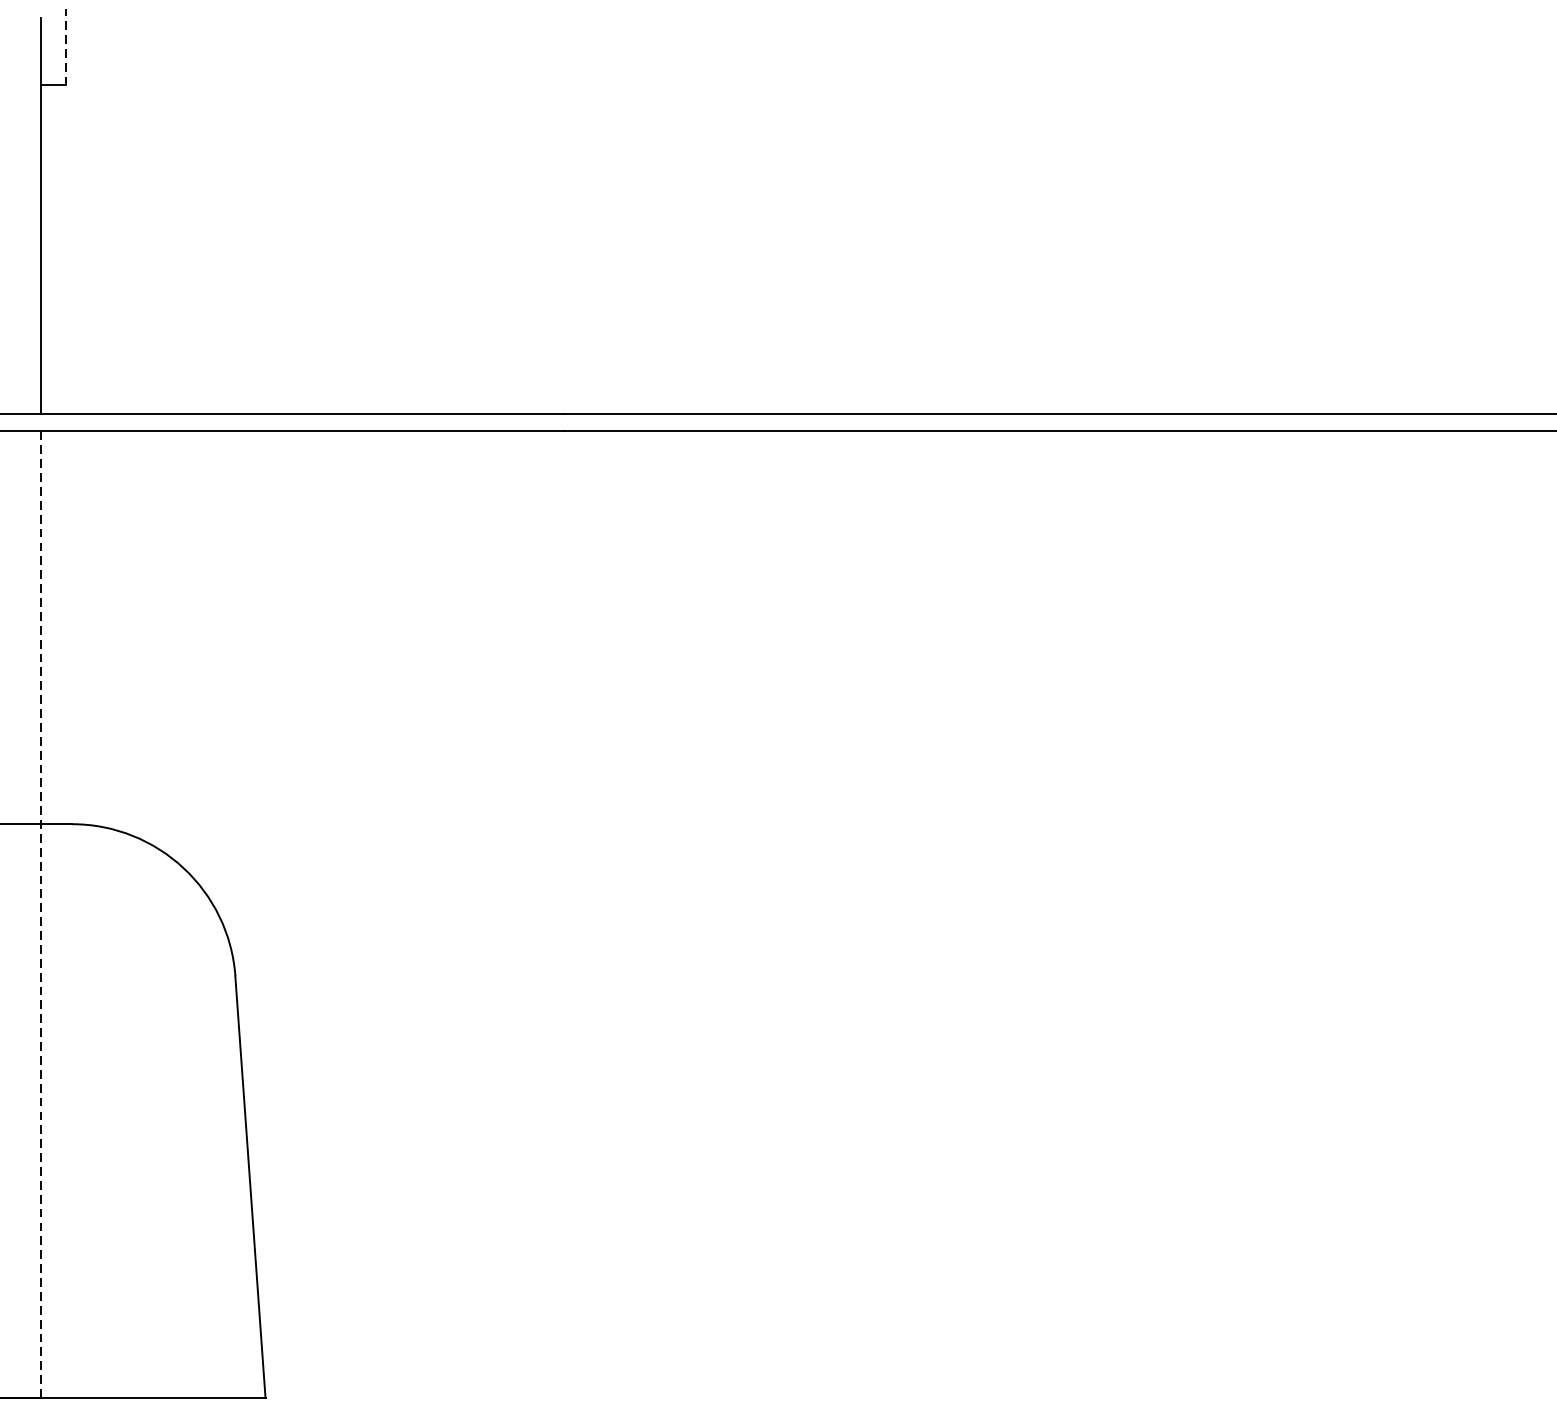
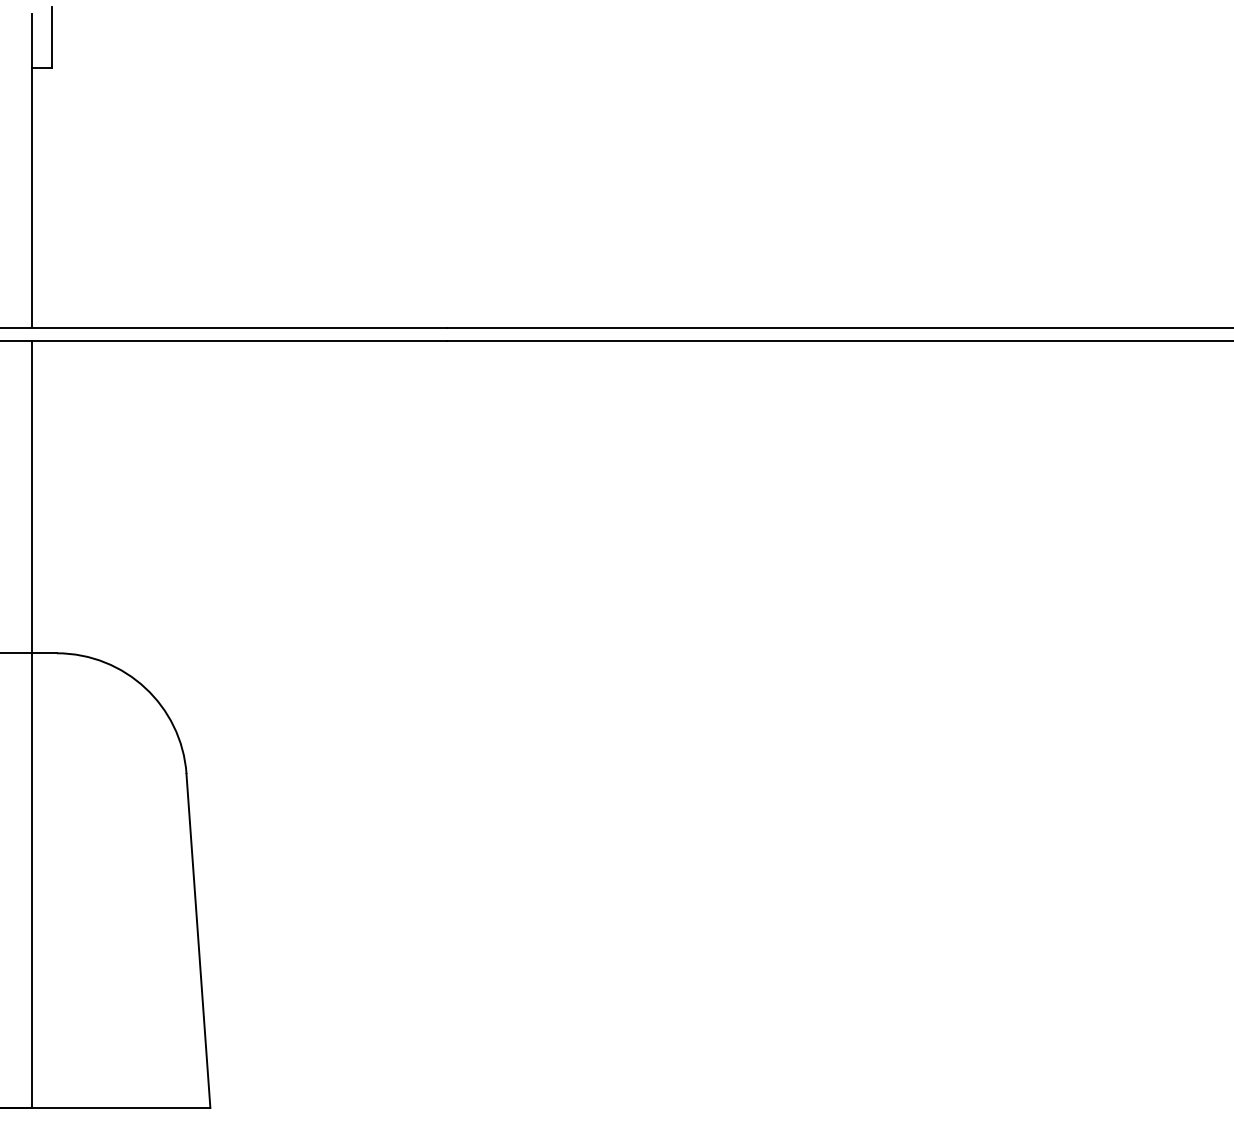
line: (65, 46) -> (51, 36), dashed -> solid
line: (41, 914) -> (32, 724), dashed -> solid

